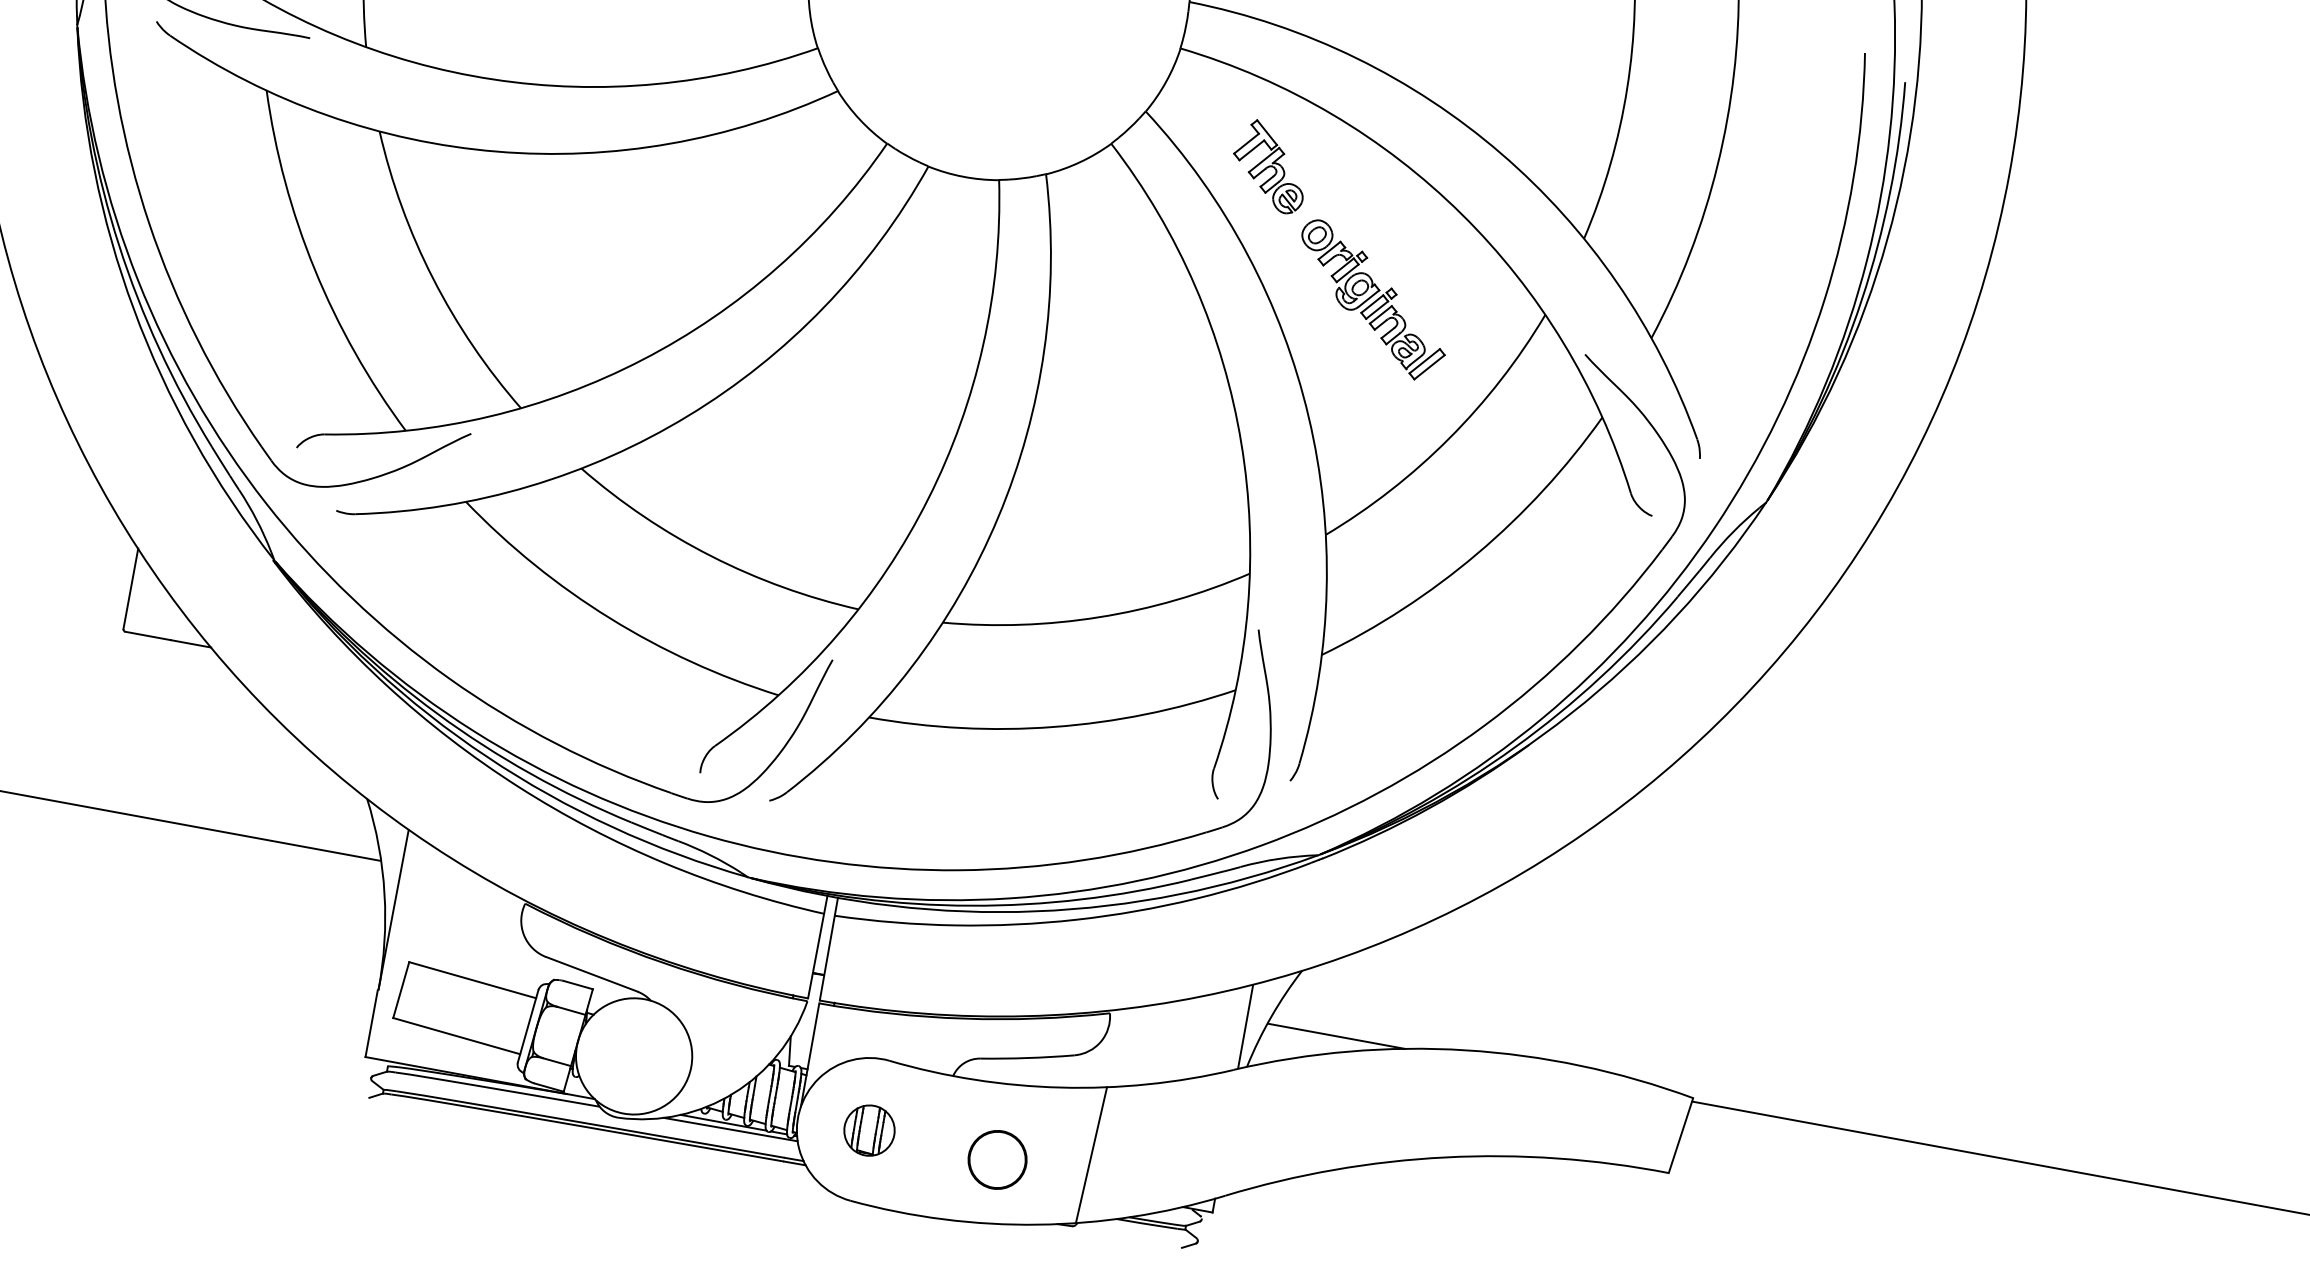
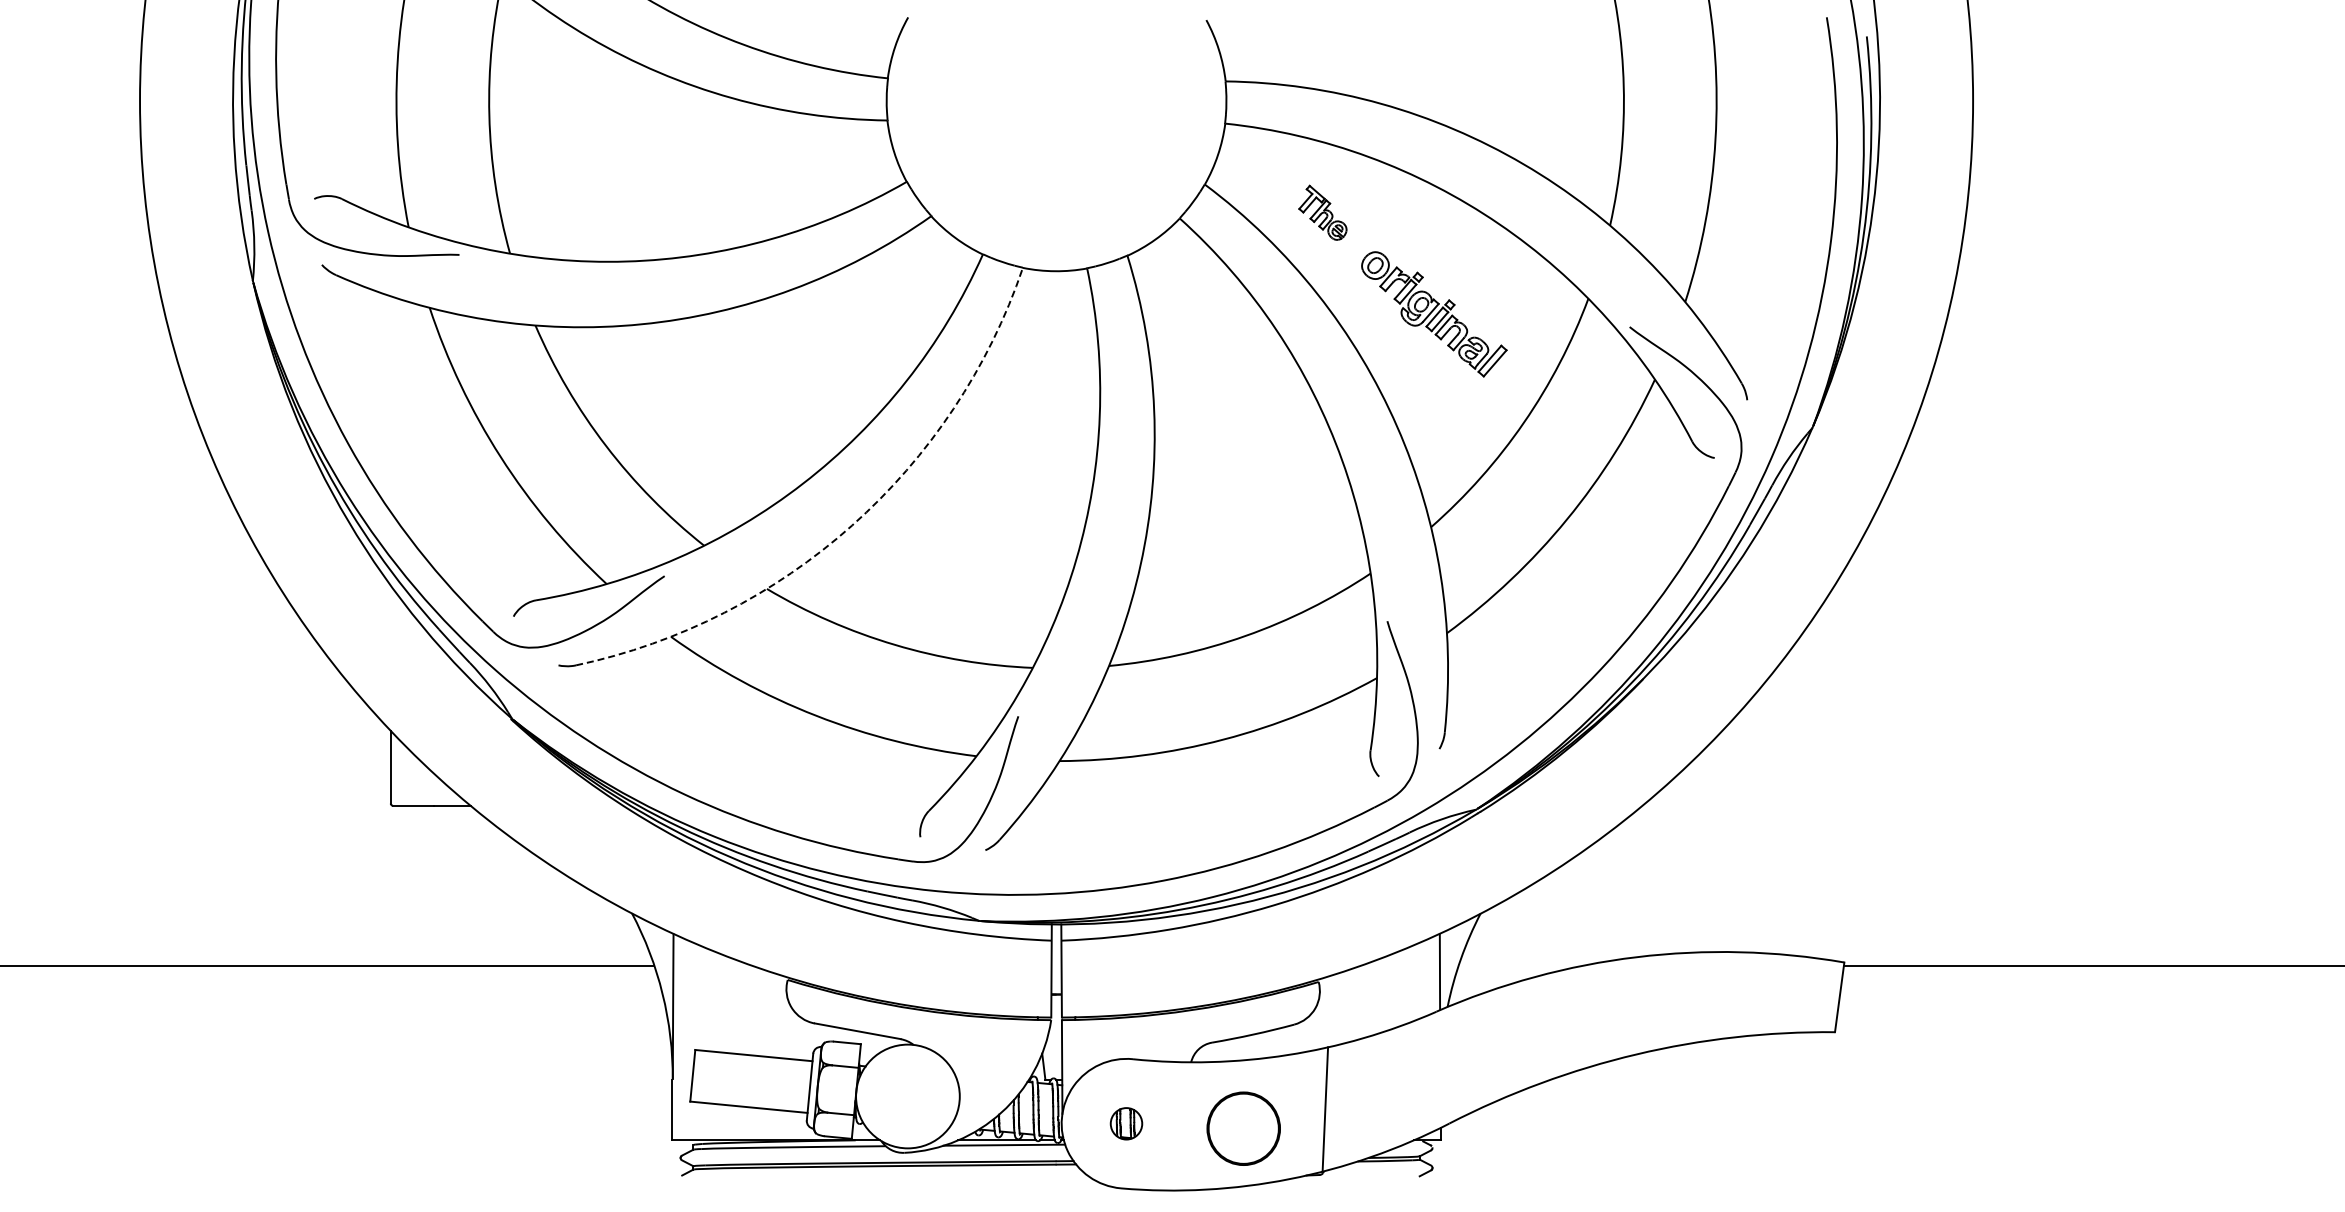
part: (1269, 166) -> (1322, 212), size x0.7
arc: (688, 415) -> (852, 525), solid -> dashed
line: (1336, 1036) -> (1521, 965), removed
part: (869, 1130) -> (1126, 1123), size x0.7
part: (997, 1159) -> (1243, 1128), size x1.4

